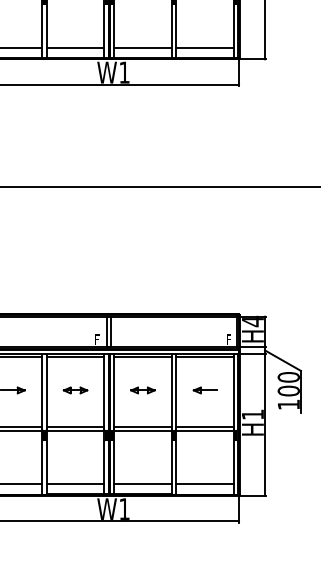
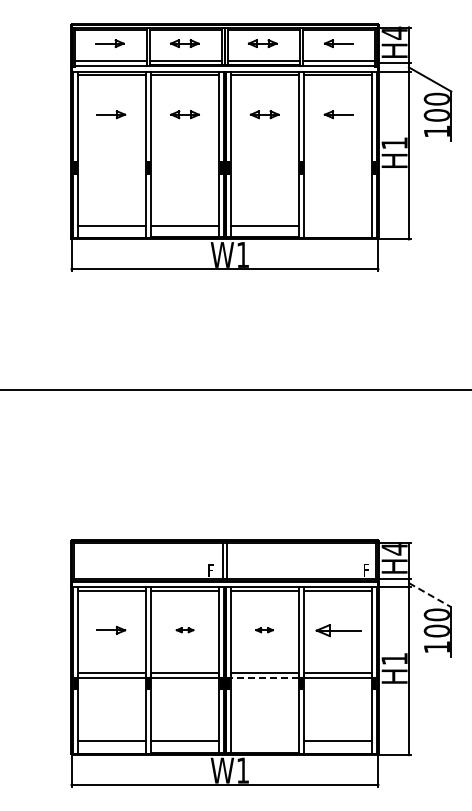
line: (204, 47) -> (337, 225), removed
line: (283, 360) -> (430, 595), solid -> dashed
part: (75, 389) -> (184, 629), size x0.6
part: (142, 389) -> (264, 629), size x0.6
part: (205, 389) -> (338, 629), size x1.6
line: (142, 431) -> (264, 678), solid -> dashed
line: (142, 484) -> (264, 741), removed

